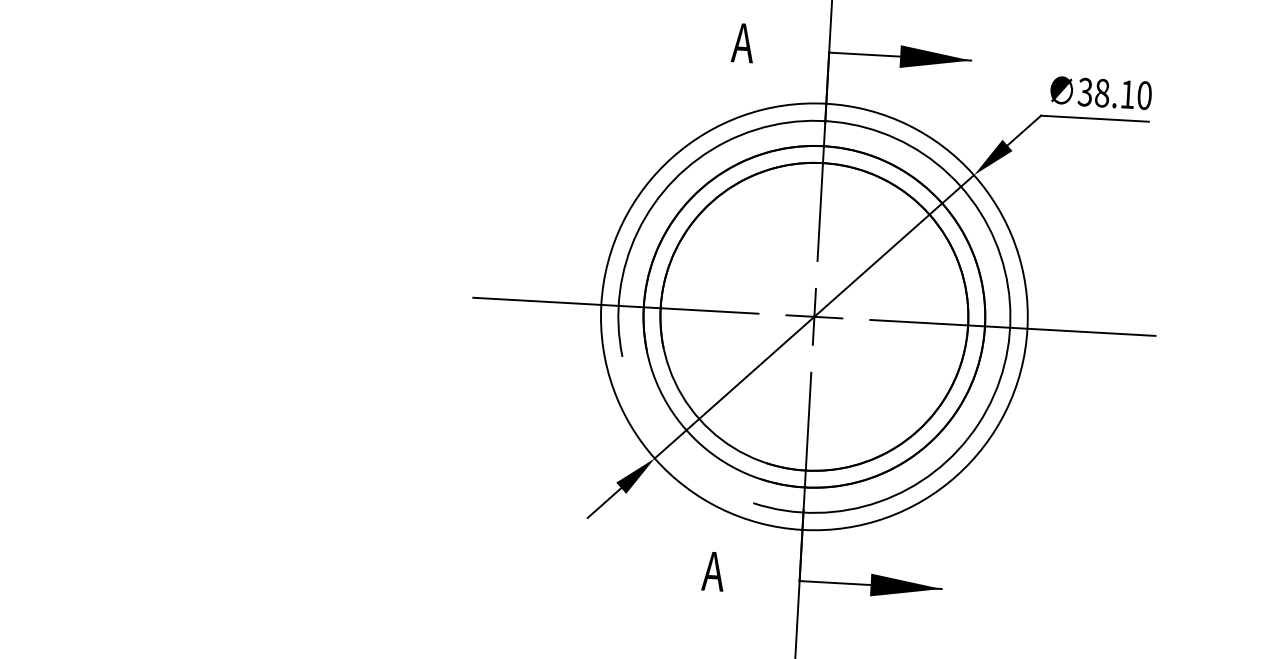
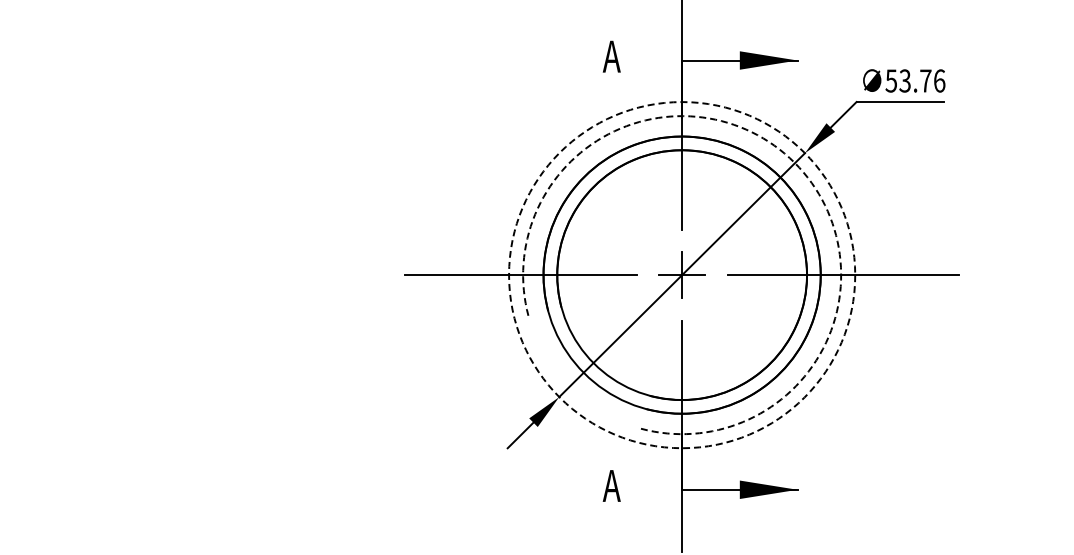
text: (1115, 93) -> (915, 80), 38.10 -> 53.76
arc: (960, 185) -> (794, 162), solid -> dashed
circle: (814, 317) -> (682, 275), solid -> dashed

